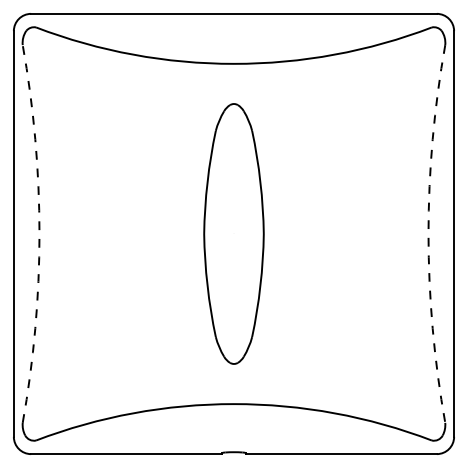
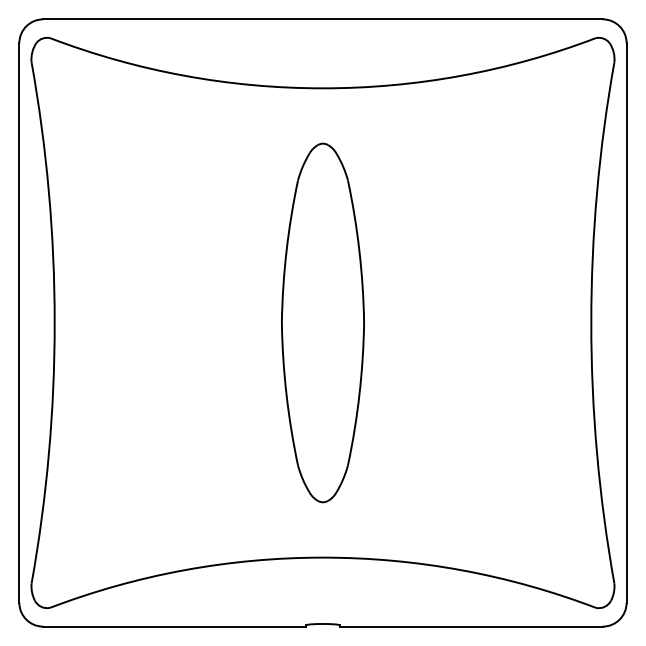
arc: (39, 234) -> (54, 323), dashed -> solid
arc: (428, 234) -> (591, 323), dashed -> solid

